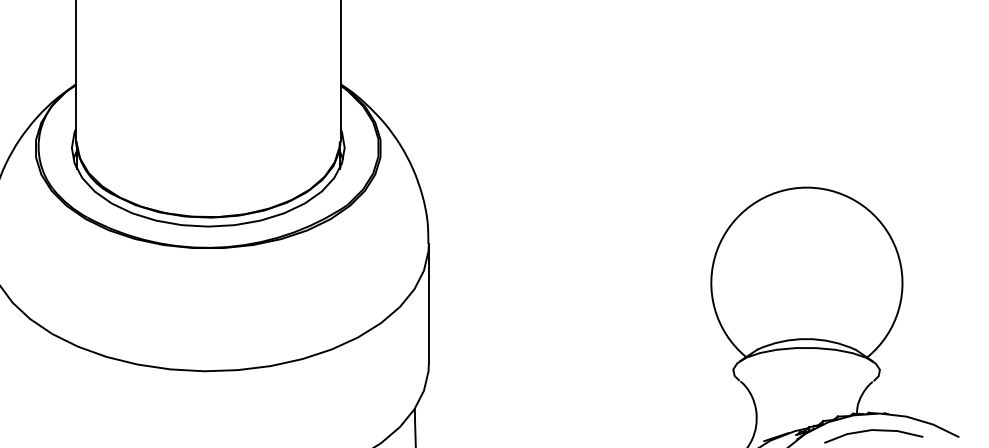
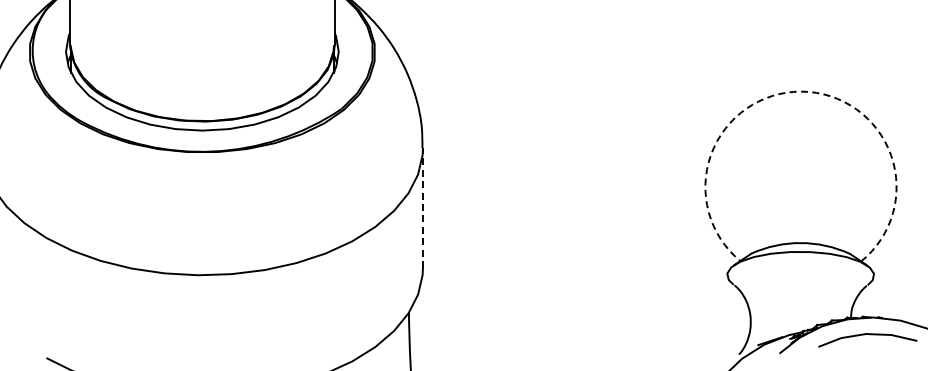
arc: (807, 187) -> (801, 91), solid -> dashed
line: (428, 303) -> (422, 207), solid -> dashed

